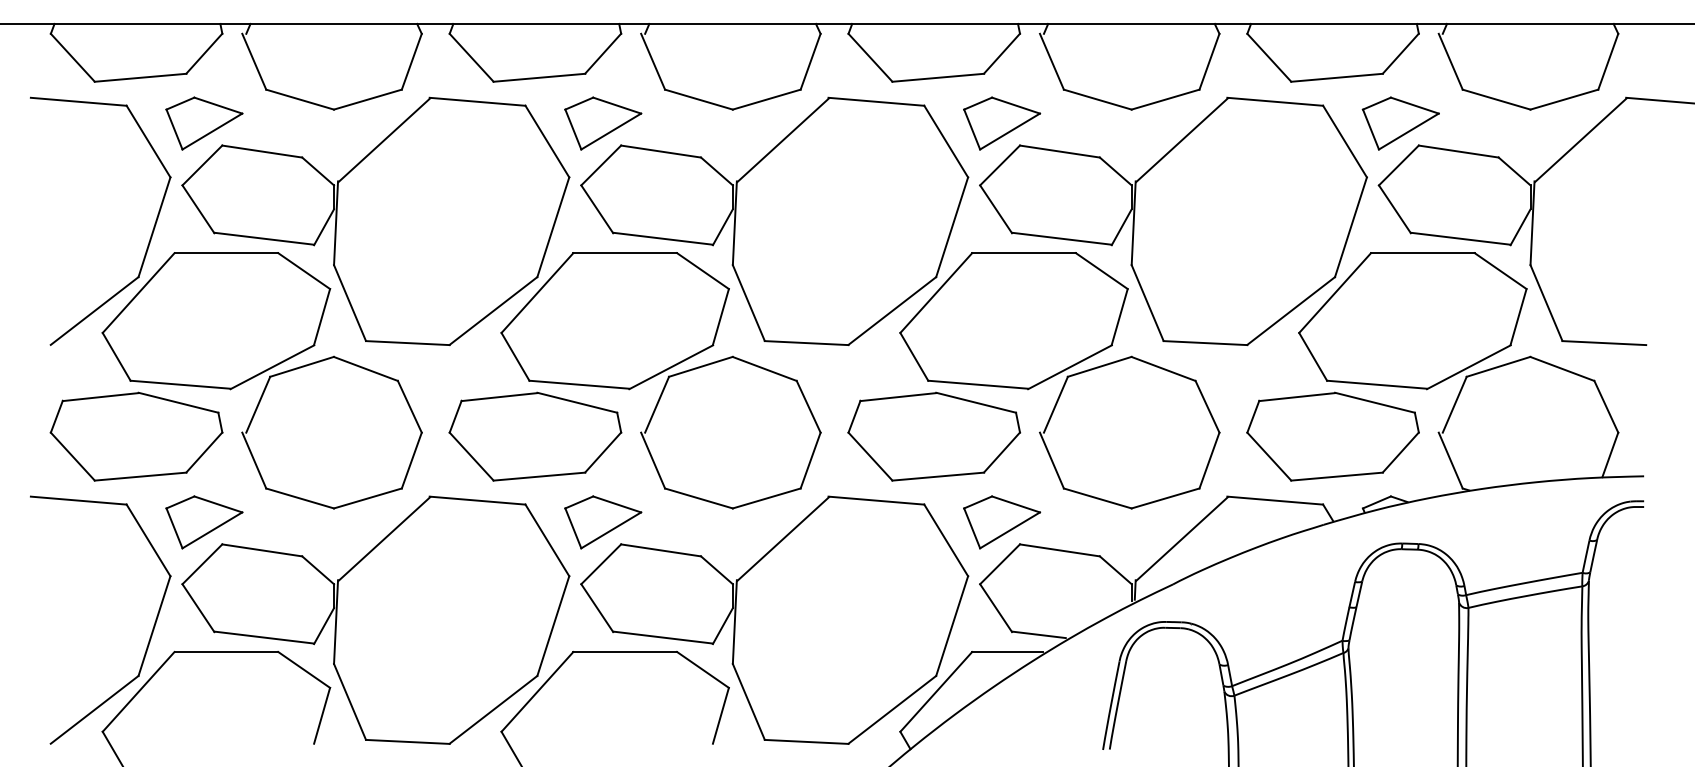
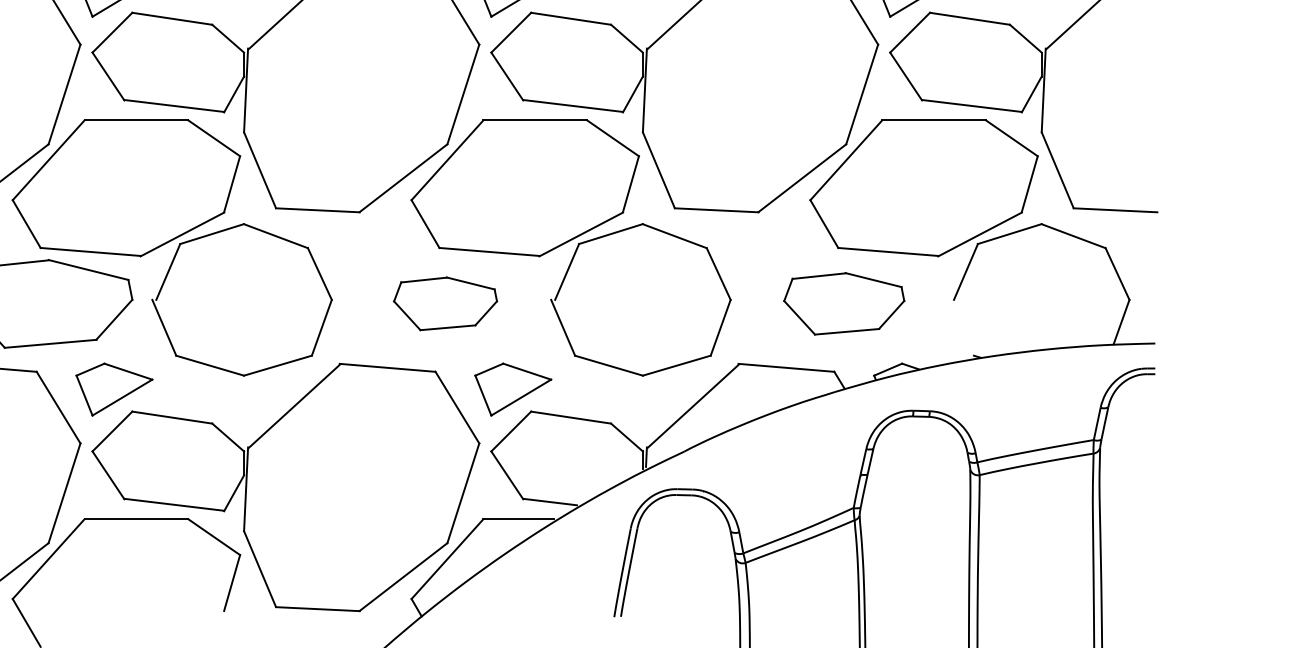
part: (934, 436) -> (445, 303), size x0.6
part: (1332, 436) -> (843, 303), size x0.7
line: (1450, 460) -> (961, 327), removed

